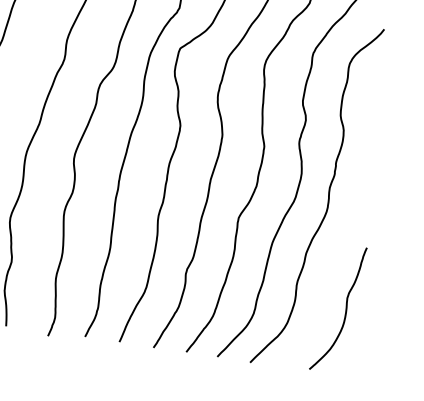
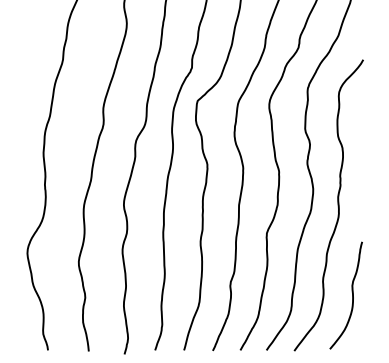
curve: (345, 305) -> (351, 292), moved

